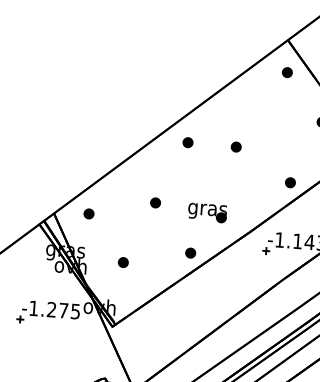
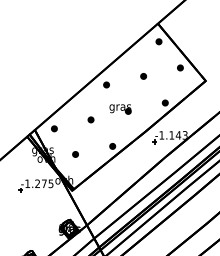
part: (235, 147) -> (143, 76), moved
part: (207, 213) -> (120, 109), moved

